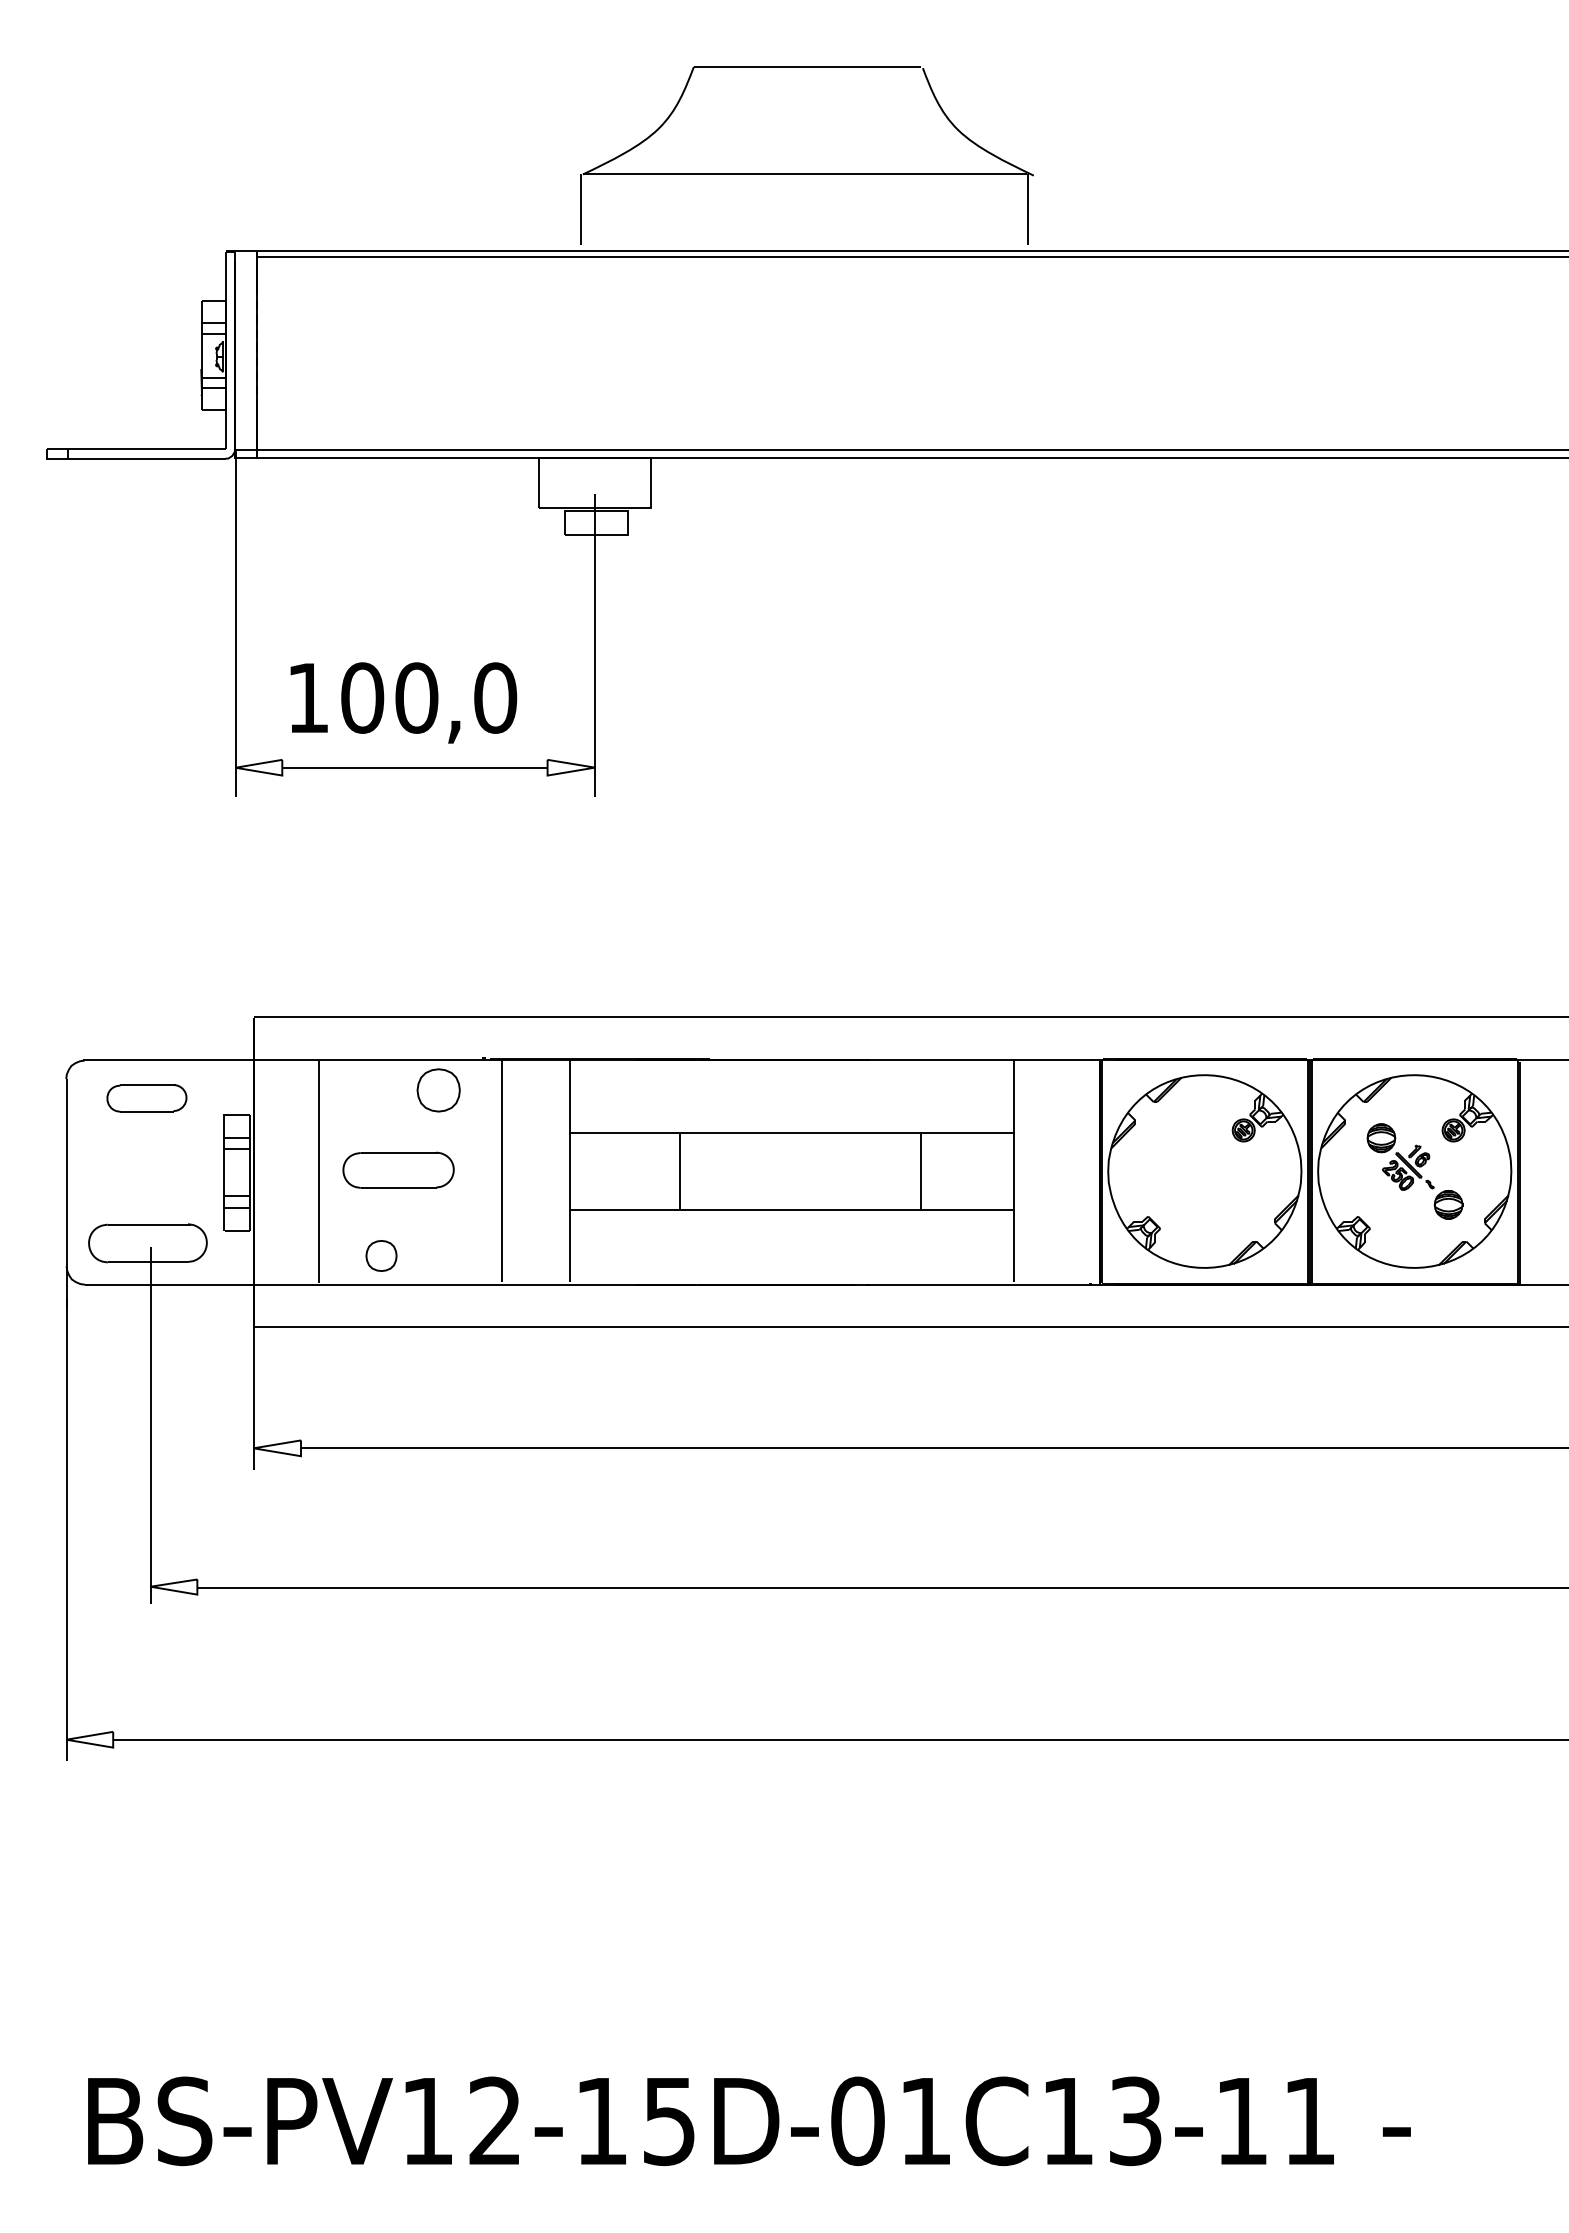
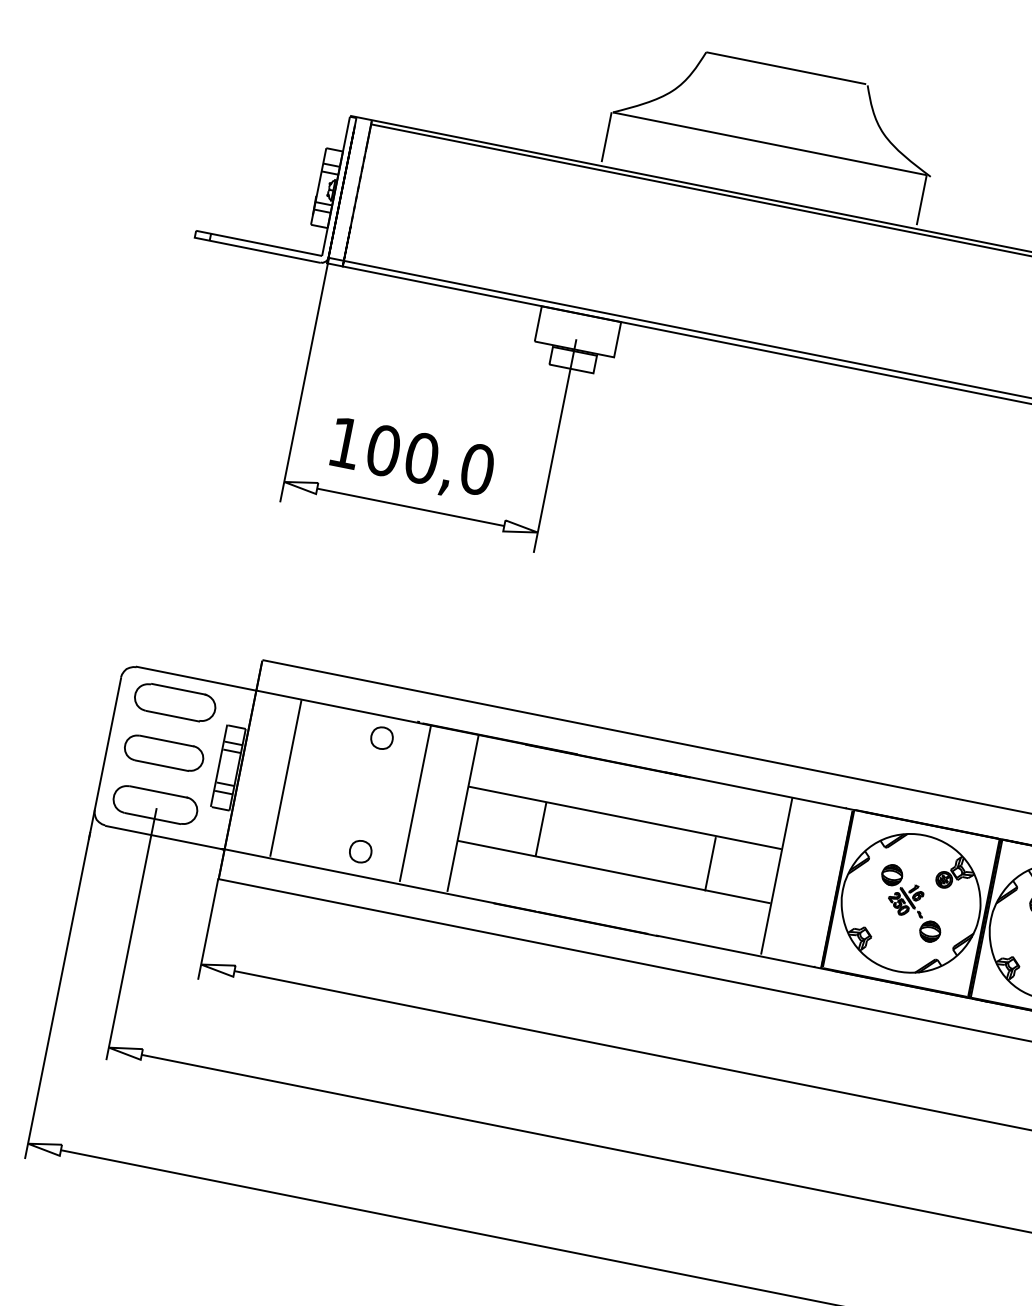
part: (438, 1090) -> (381, 738), size x0.71
part: (146, 1098) -> (174, 702), size x1.43
part: (398, 1169) -> (164, 752), moved
part: (1204, 1171) -> (910, 903), added
part: (381, 1255) -> (360, 851), moved

